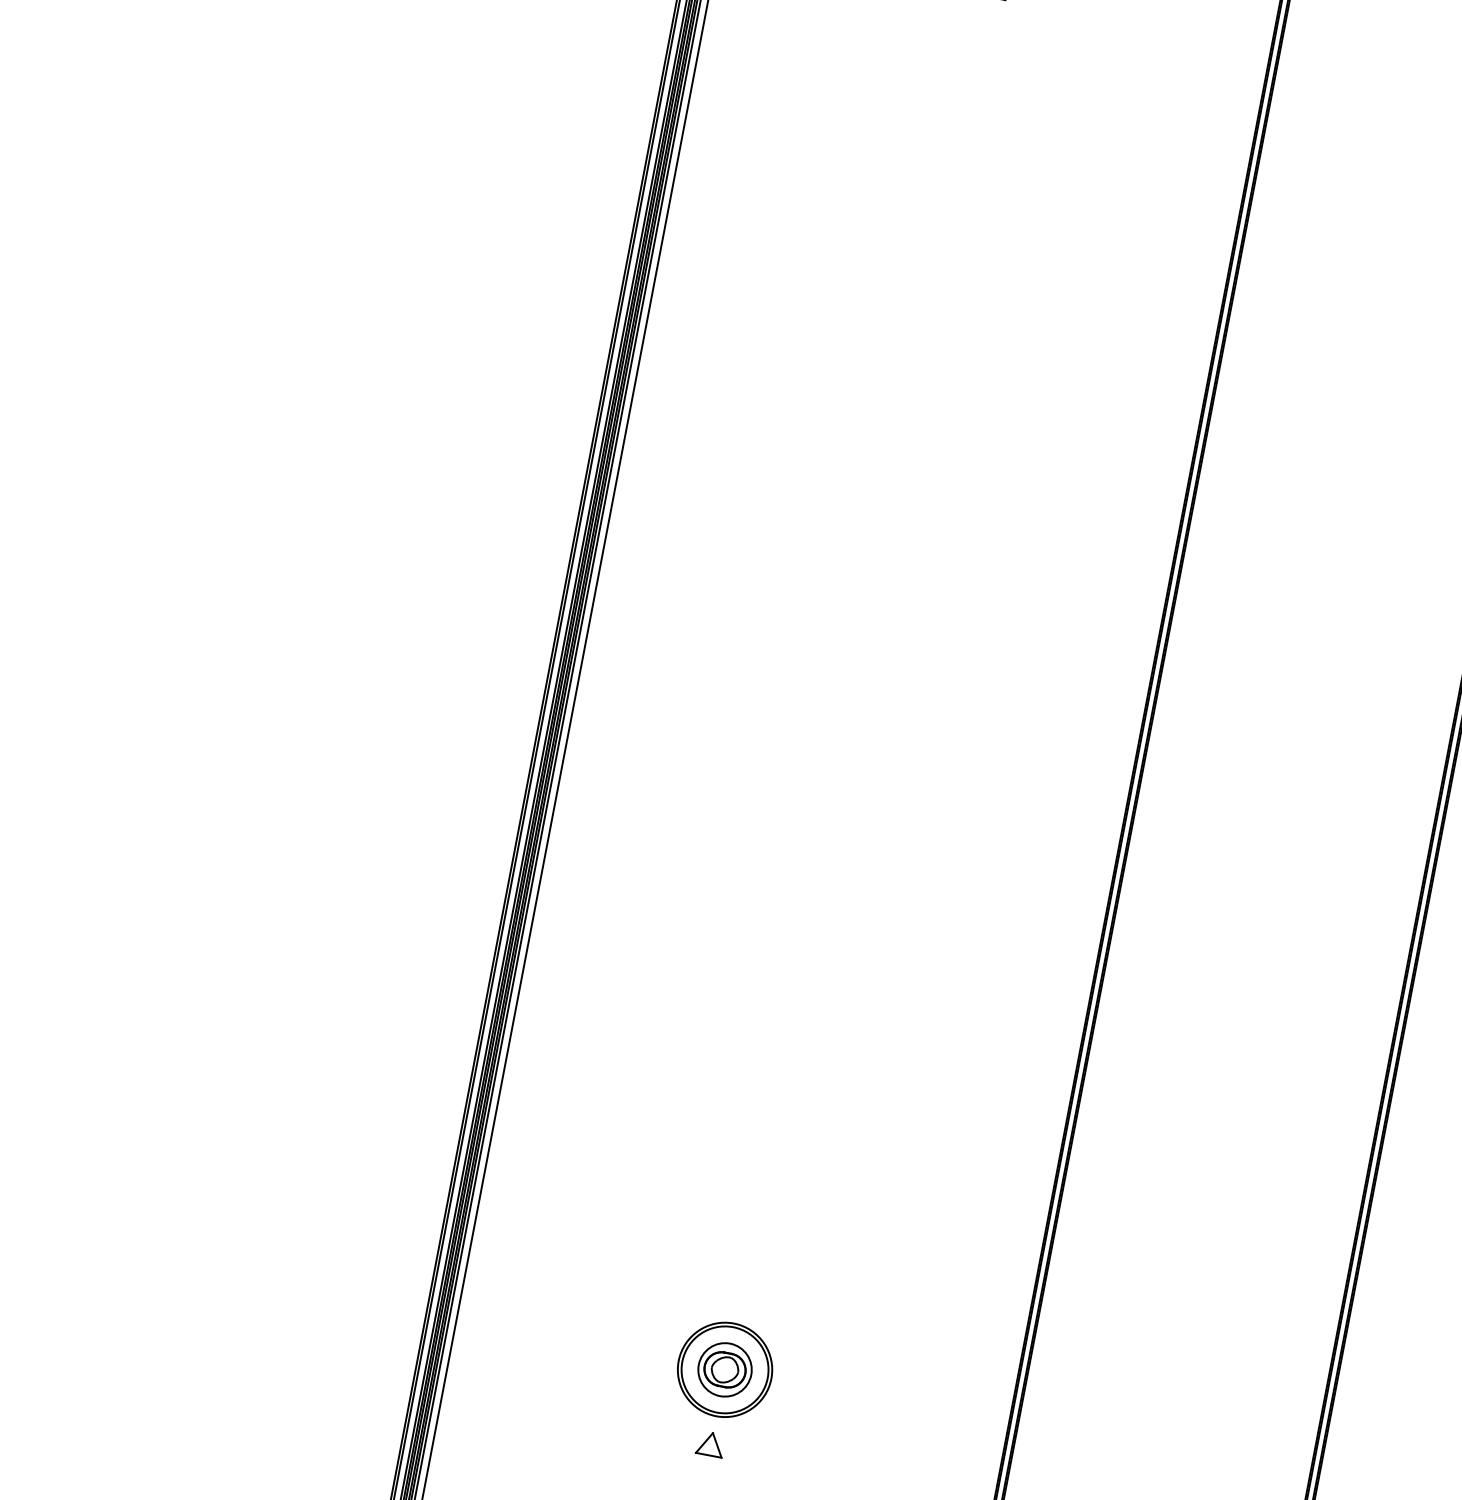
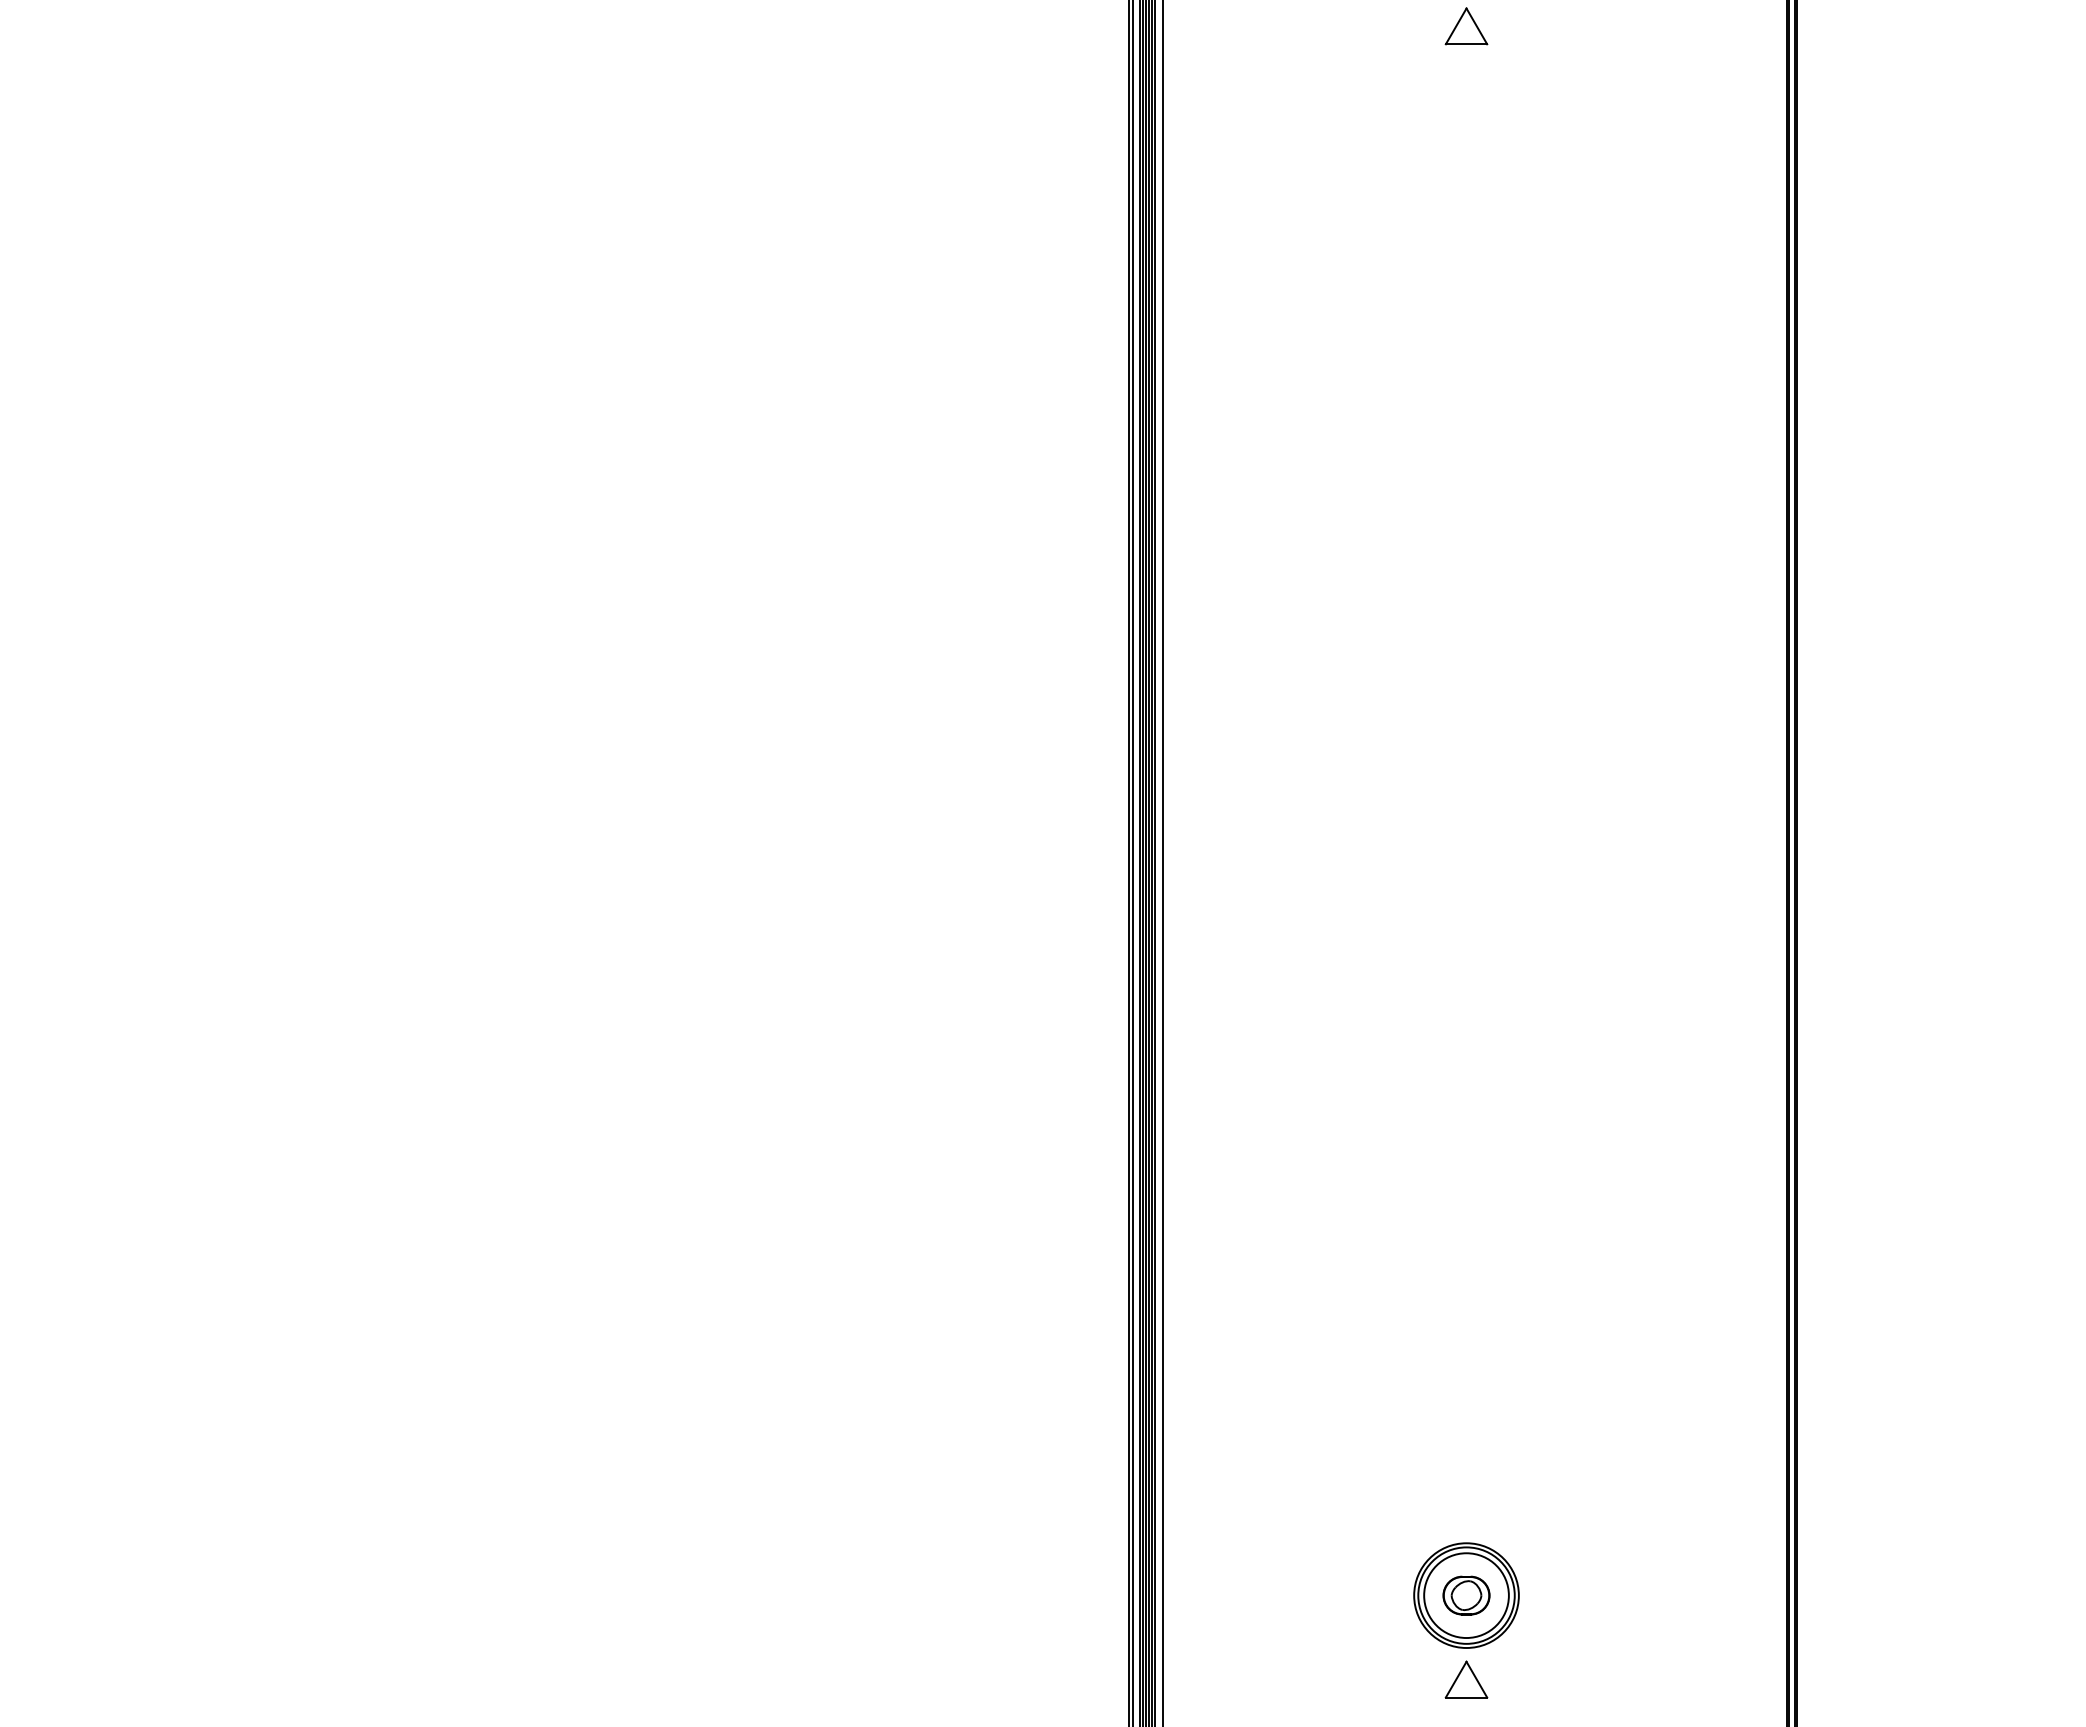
circle: (725, 1369) -> (1466, 1595), size x1.43
part: (710, 1444) -> (1466, 1679), size x1.43

